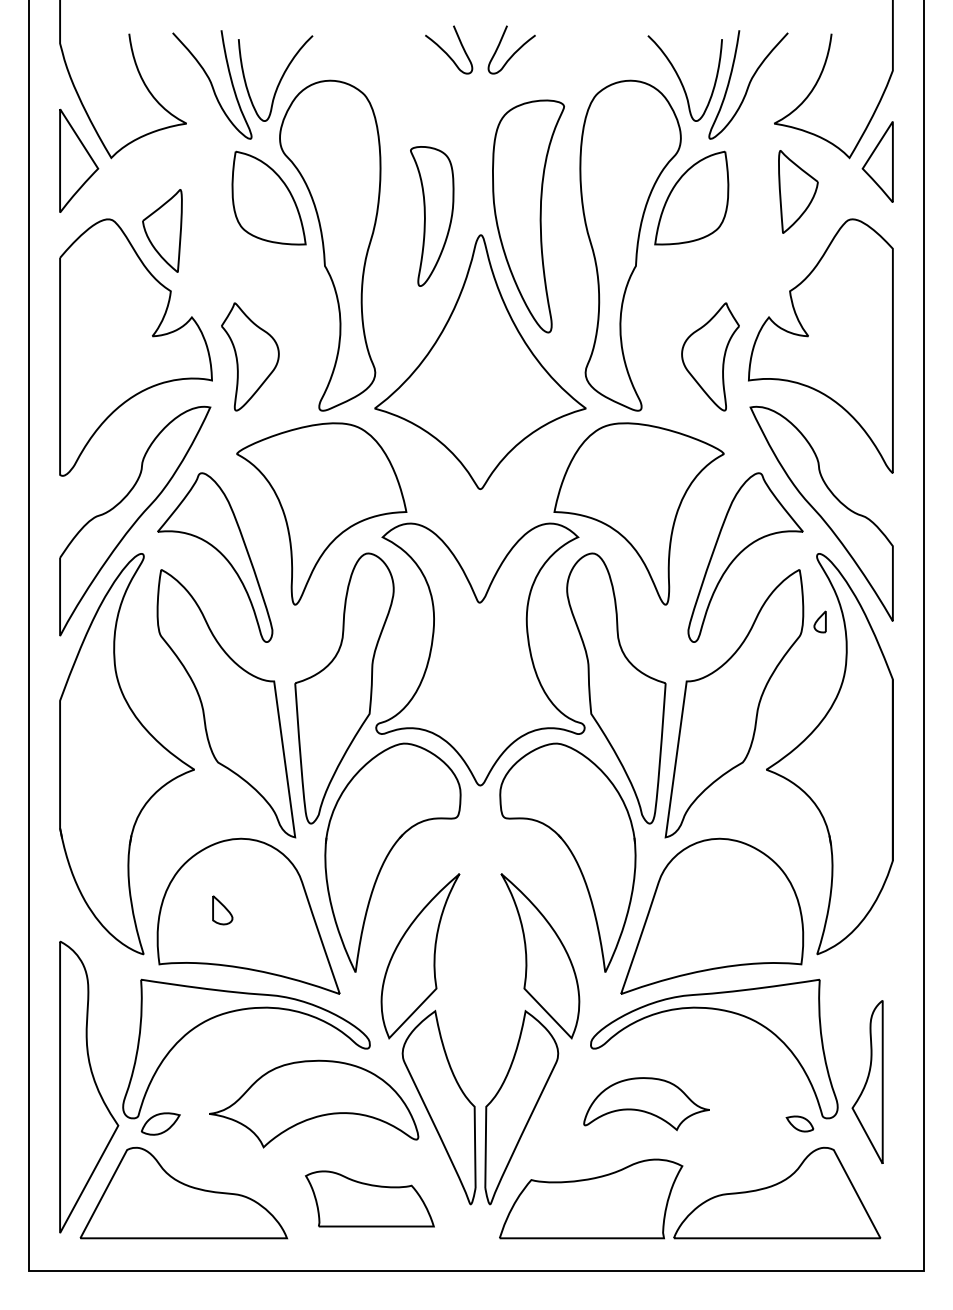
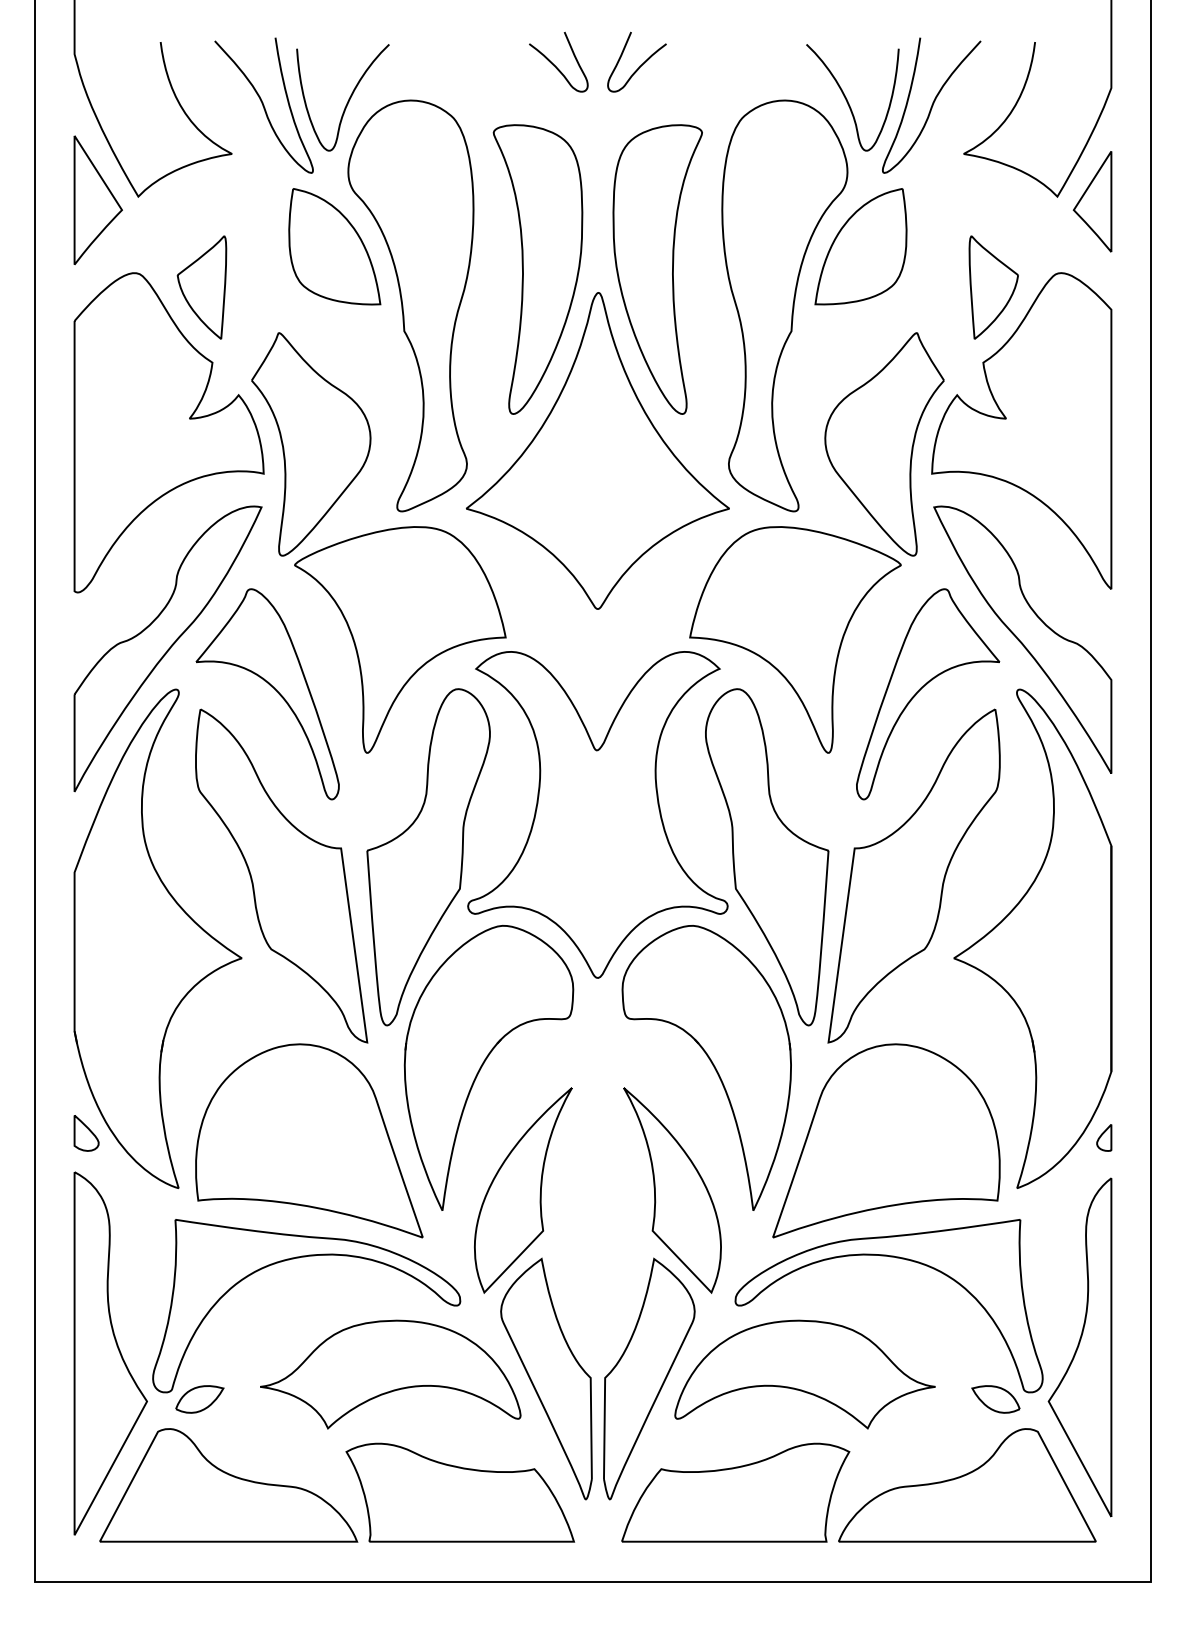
part: (798, 191) -> (993, 286), moved
part: (431, 216) -> (536, 269), size x1.67
part: (250, 356) -> (311, 443), size x1.67
part: (710, 356) -> (884, 443), size x1.67
part: (819, 621) -> (1103, 1137), moved
part: (222, 910) -> (86, 1133), moved
part: (867, 1081) -> (1079, 1346), size x1.67
part: (646, 1103) -> (804, 1373), size x1.67
part: (799, 1123) -> (995, 1398), size x1.43
part: (369, 1198) -> (459, 1492), size x1.43

